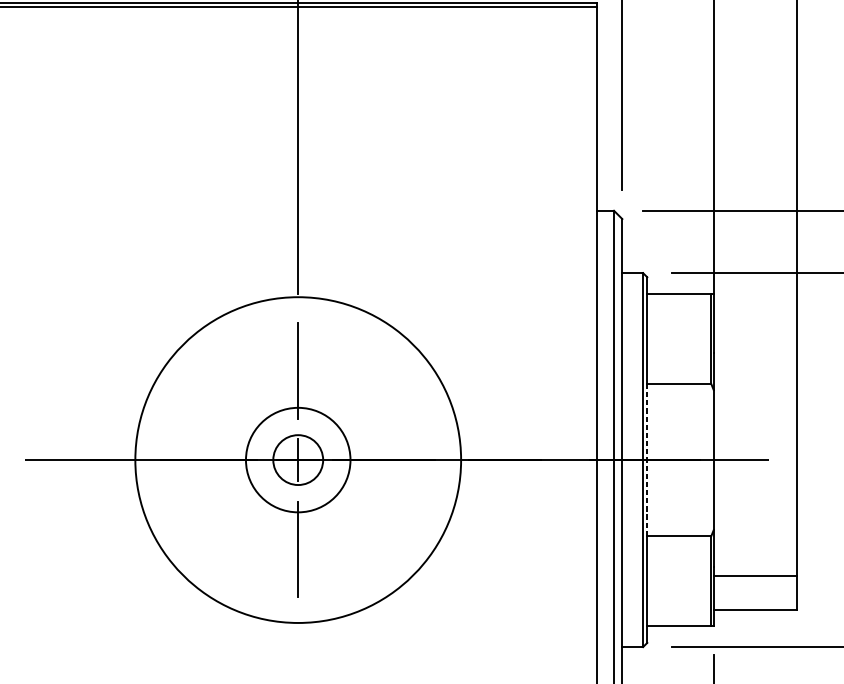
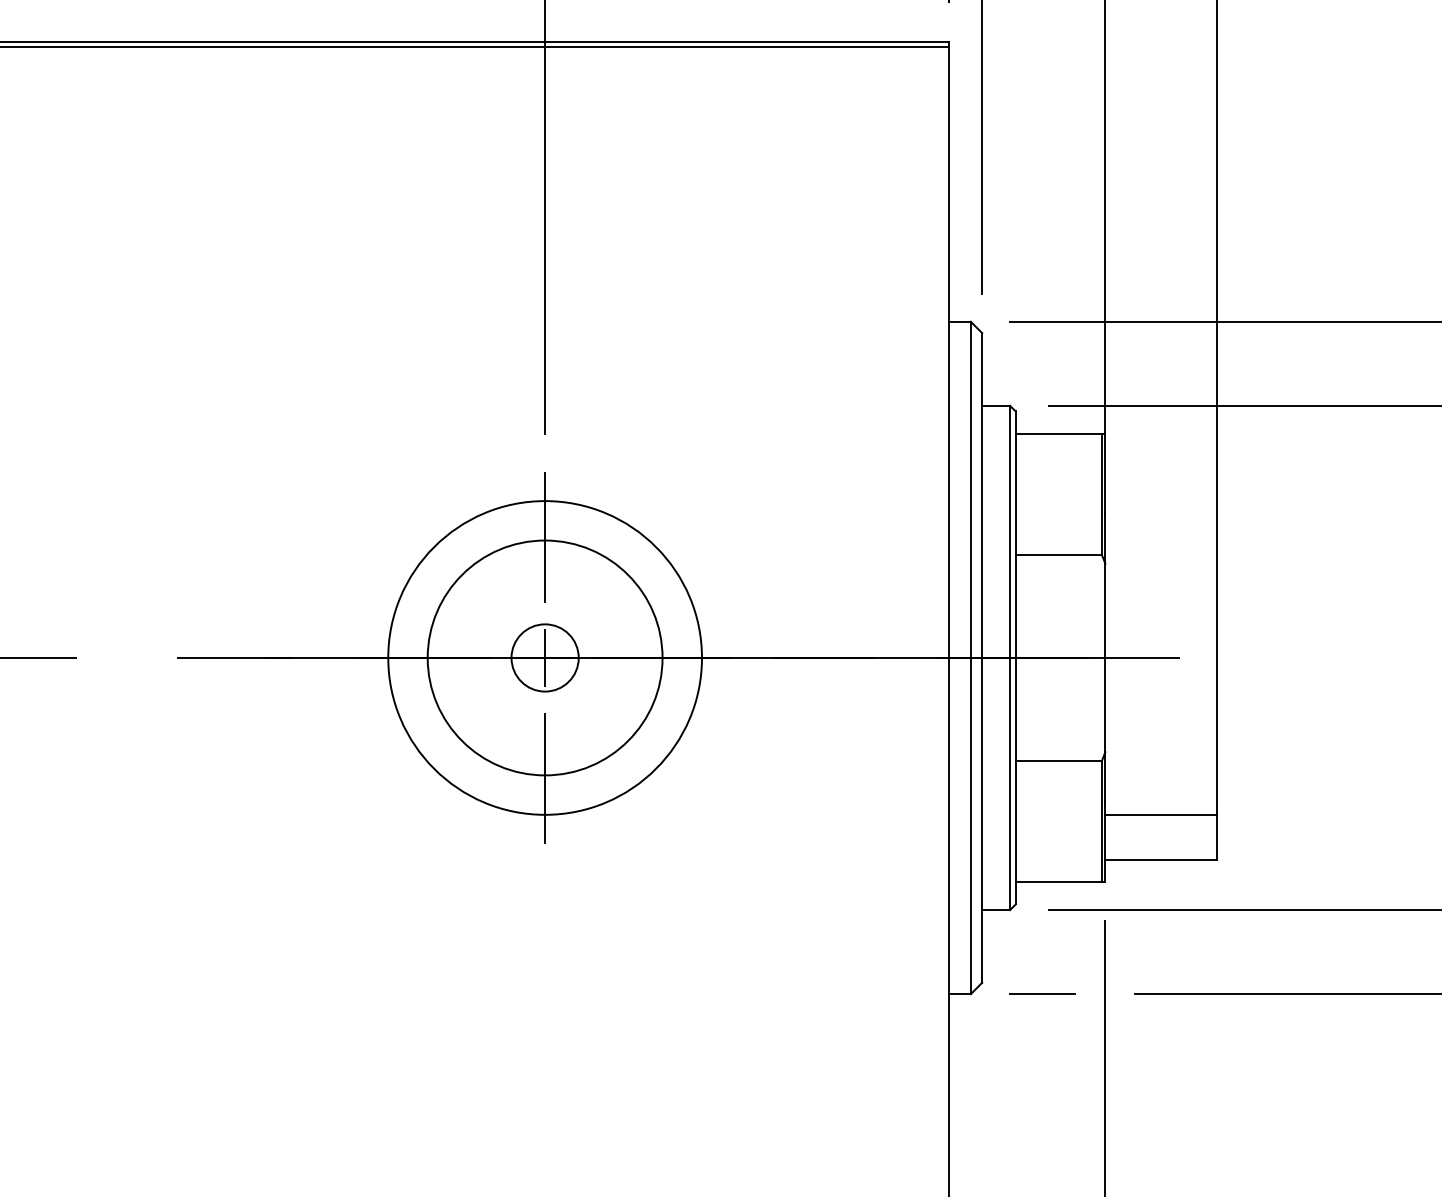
circle: (297, 459) -> (544, 657), size x0.71
circle: (297, 459) -> (544, 657), size x1.67
line: (647, 459) -> (1015, 657), dashed -> solid

